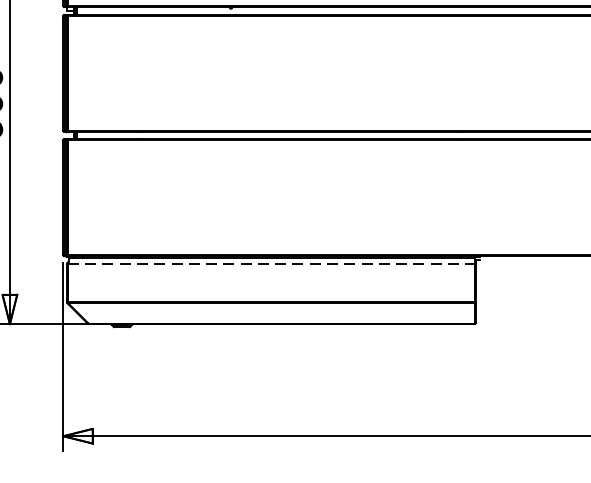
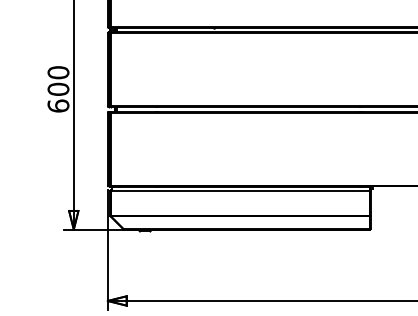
line: (271, 264) -> (240, 191), dashed -> solid

